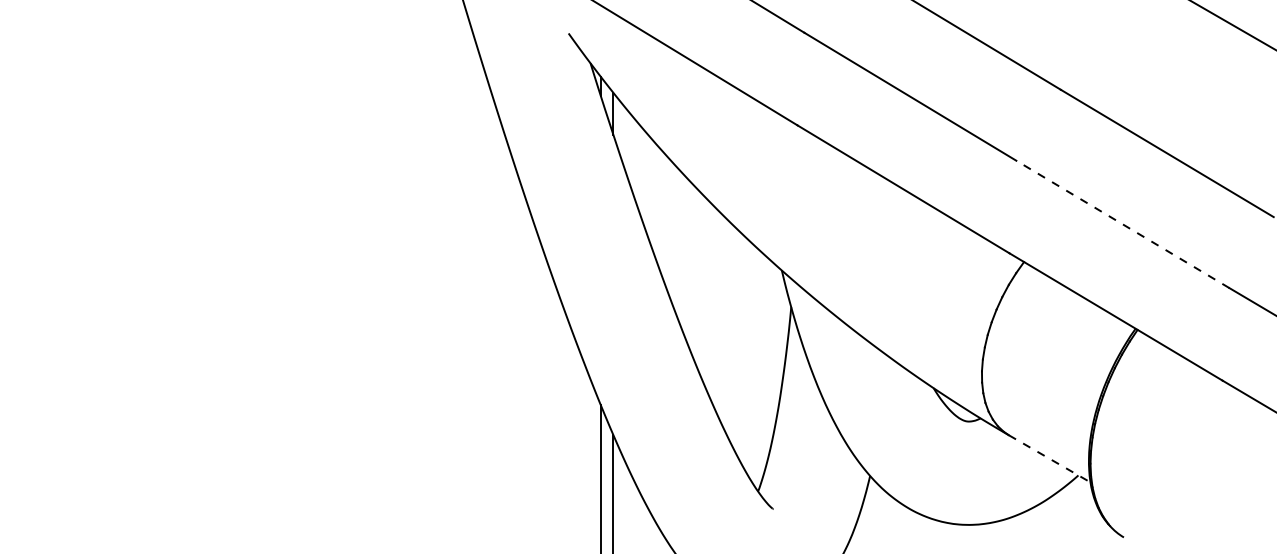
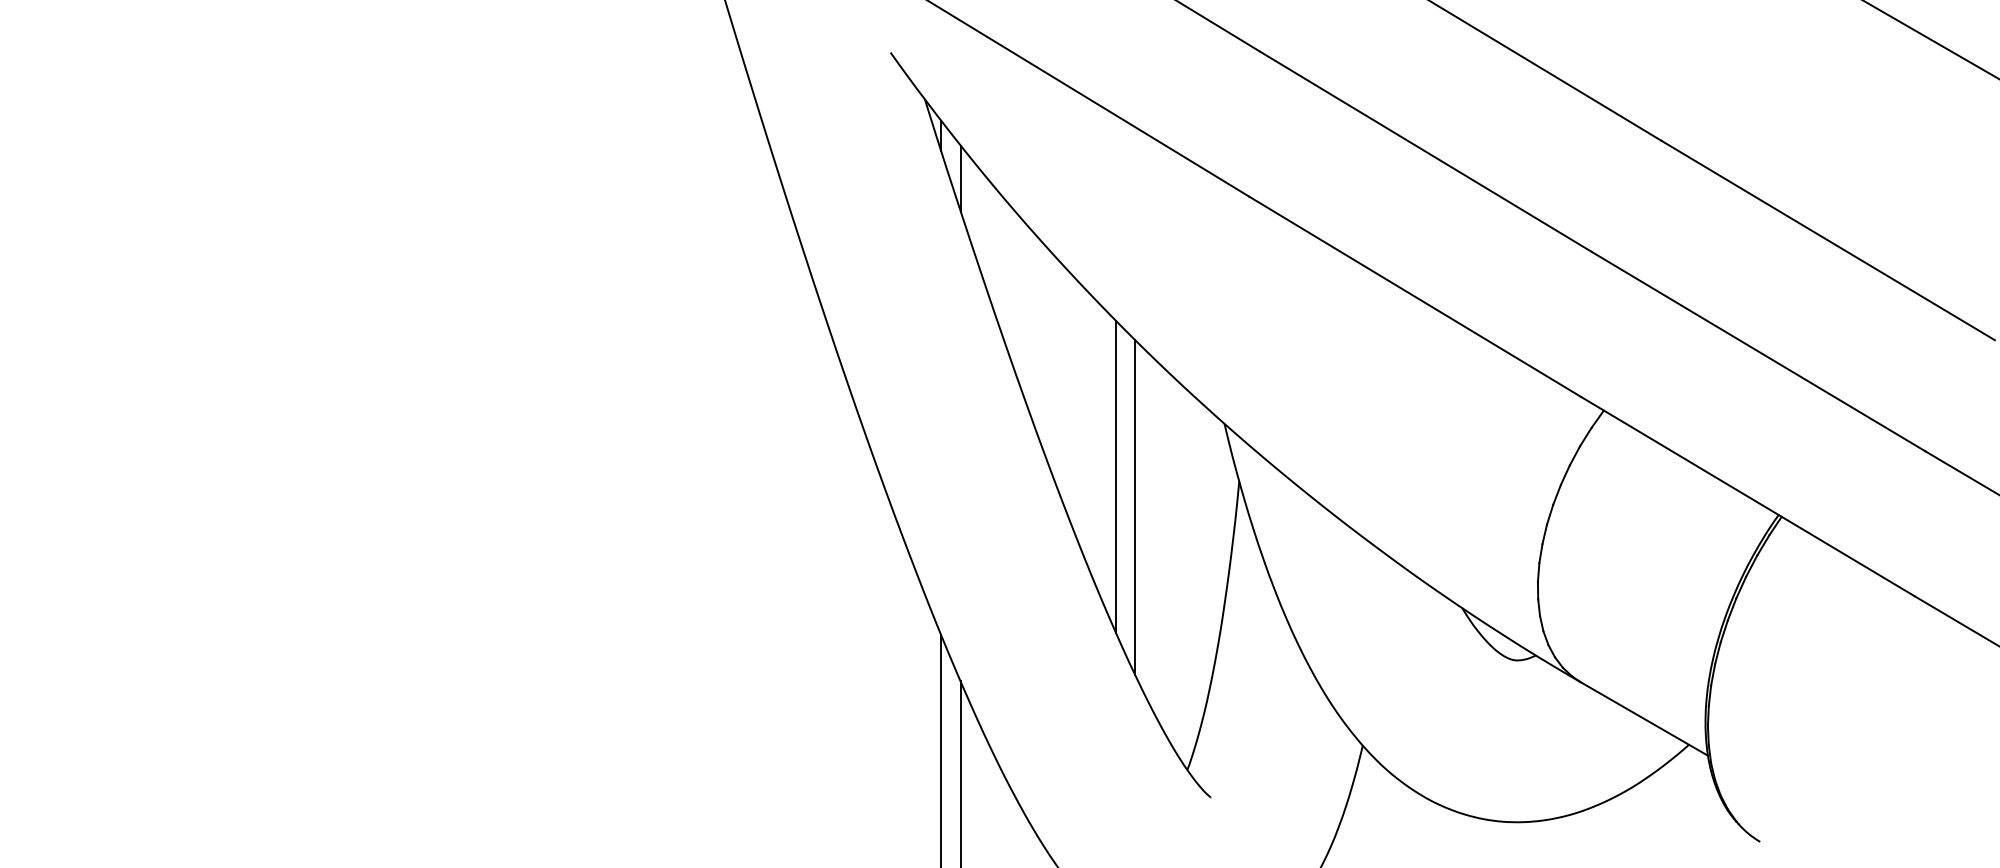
line: (1122, 224) -> (1758, 351), dashed -> solid
line: (712, 303) -> (1115, 475), added
line: (724, 324) -> (1134, 508), added
line: (1050, 459) -> (1645, 719), dashed -> solid

